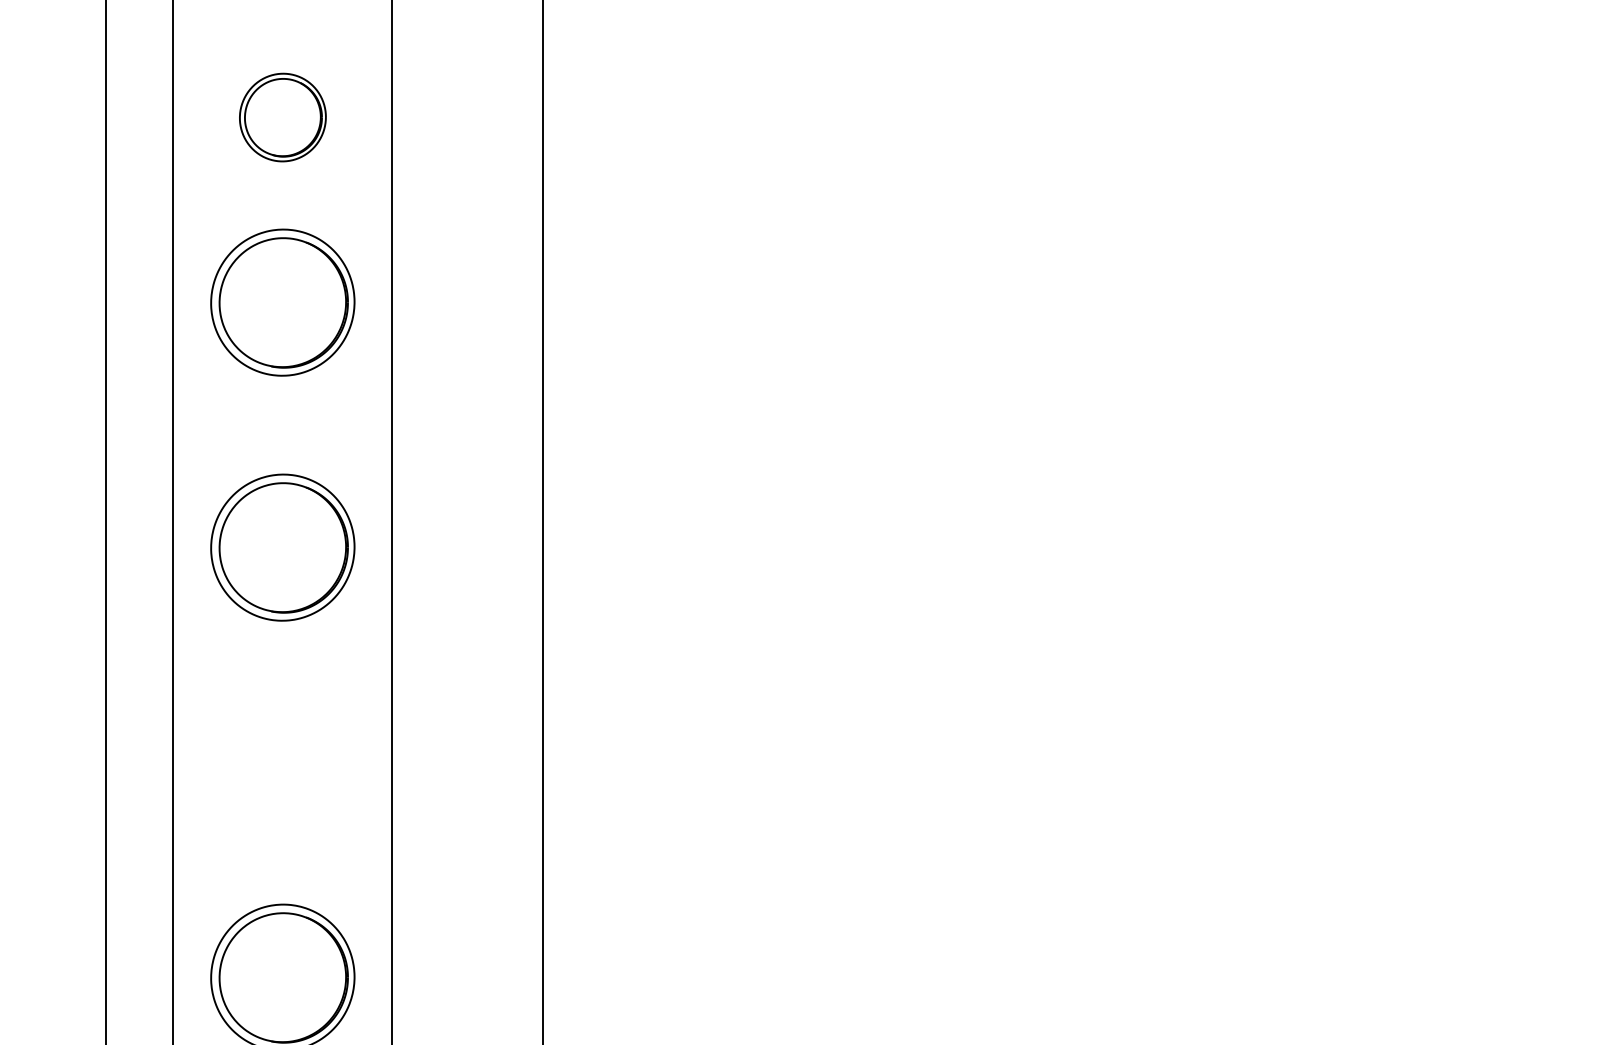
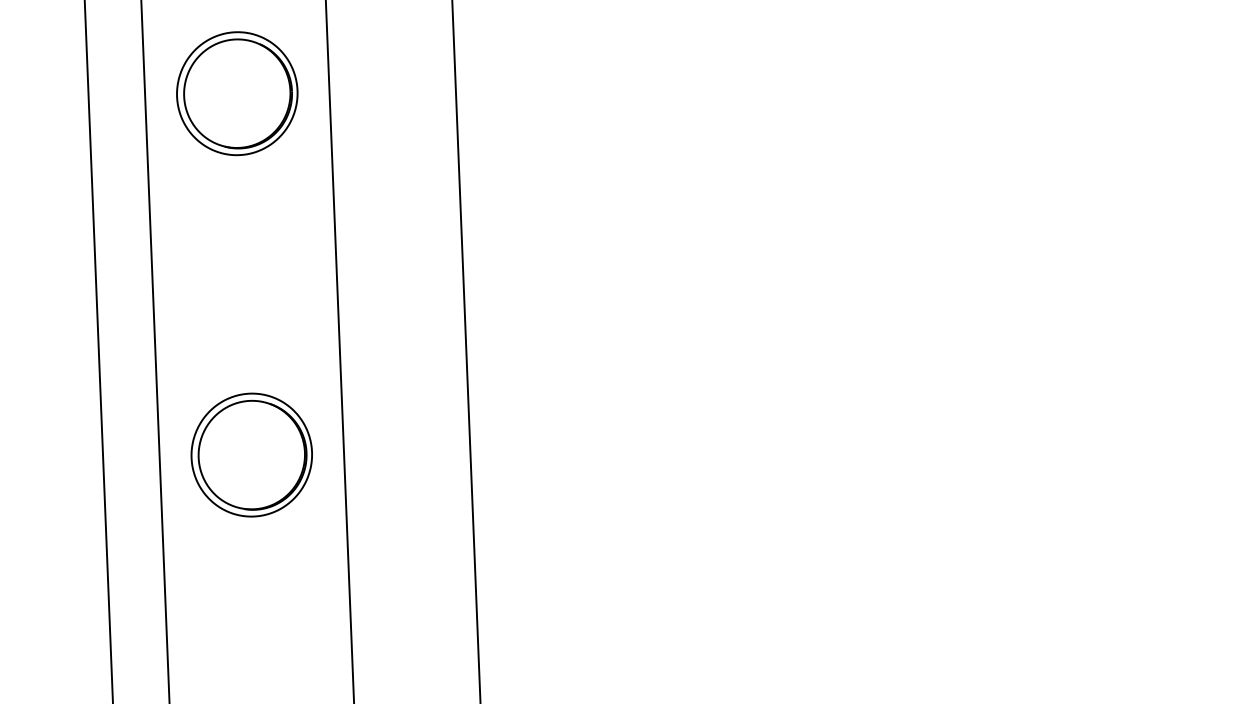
part: (282, 117) -> (237, 93), size x1.67
part: (282, 302) -> (243, 249), removed

